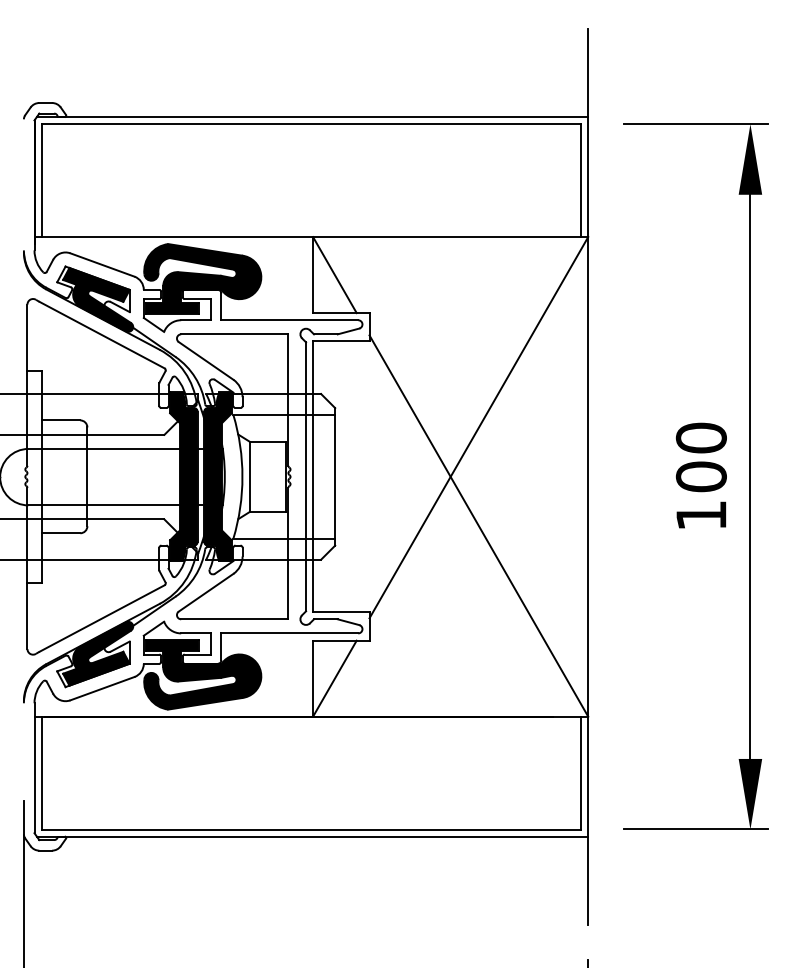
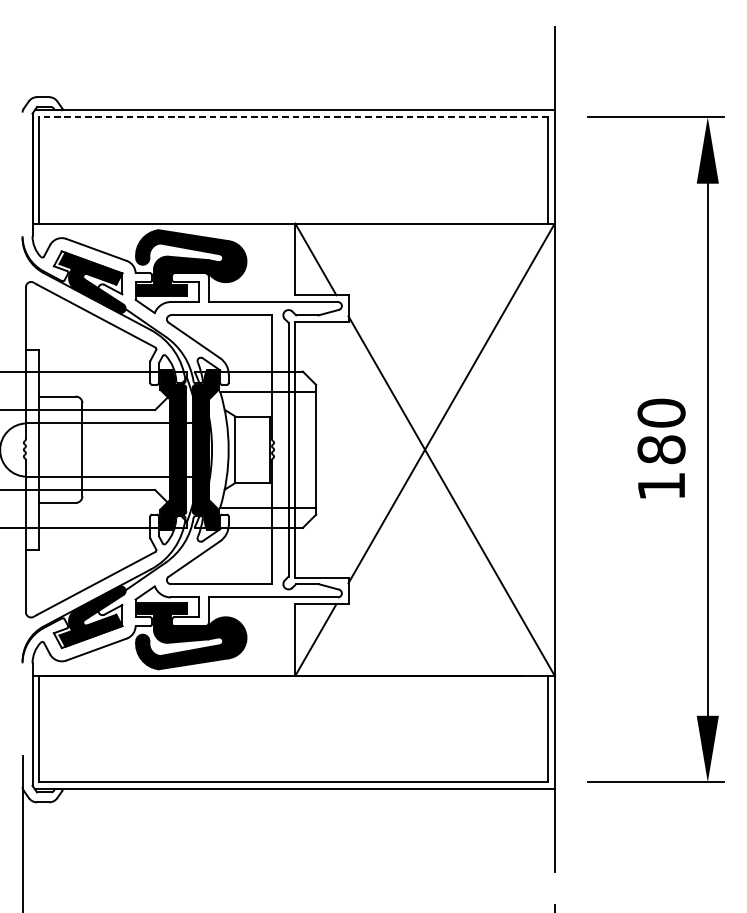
line: (311, 124) -> (293, 117), solid -> dashed
text: (701, 476) -> (661, 449), 100 -> 180

